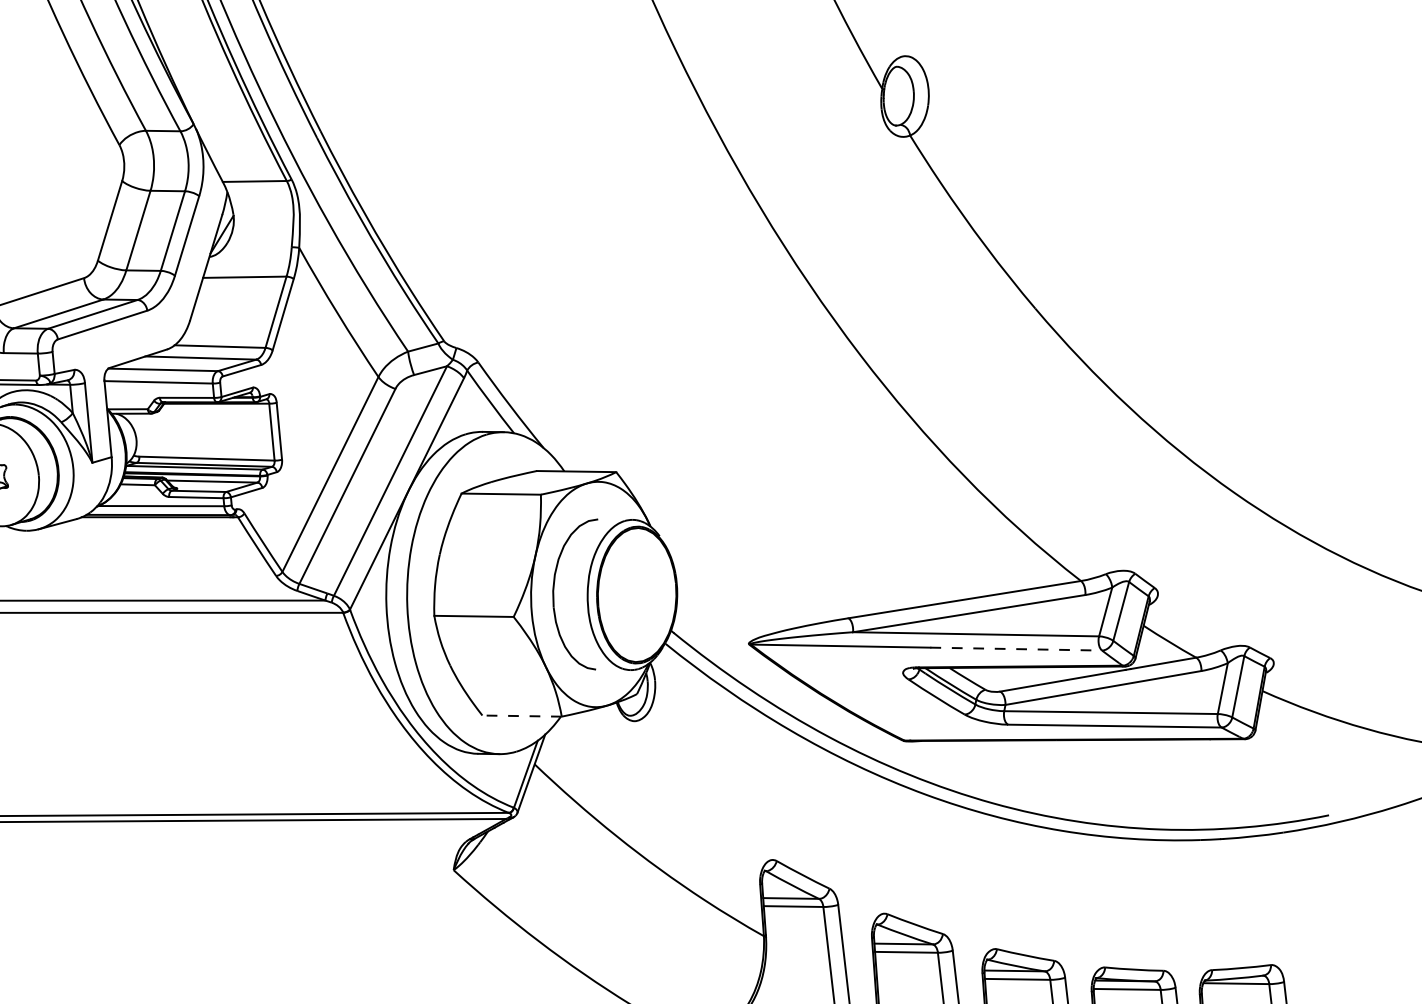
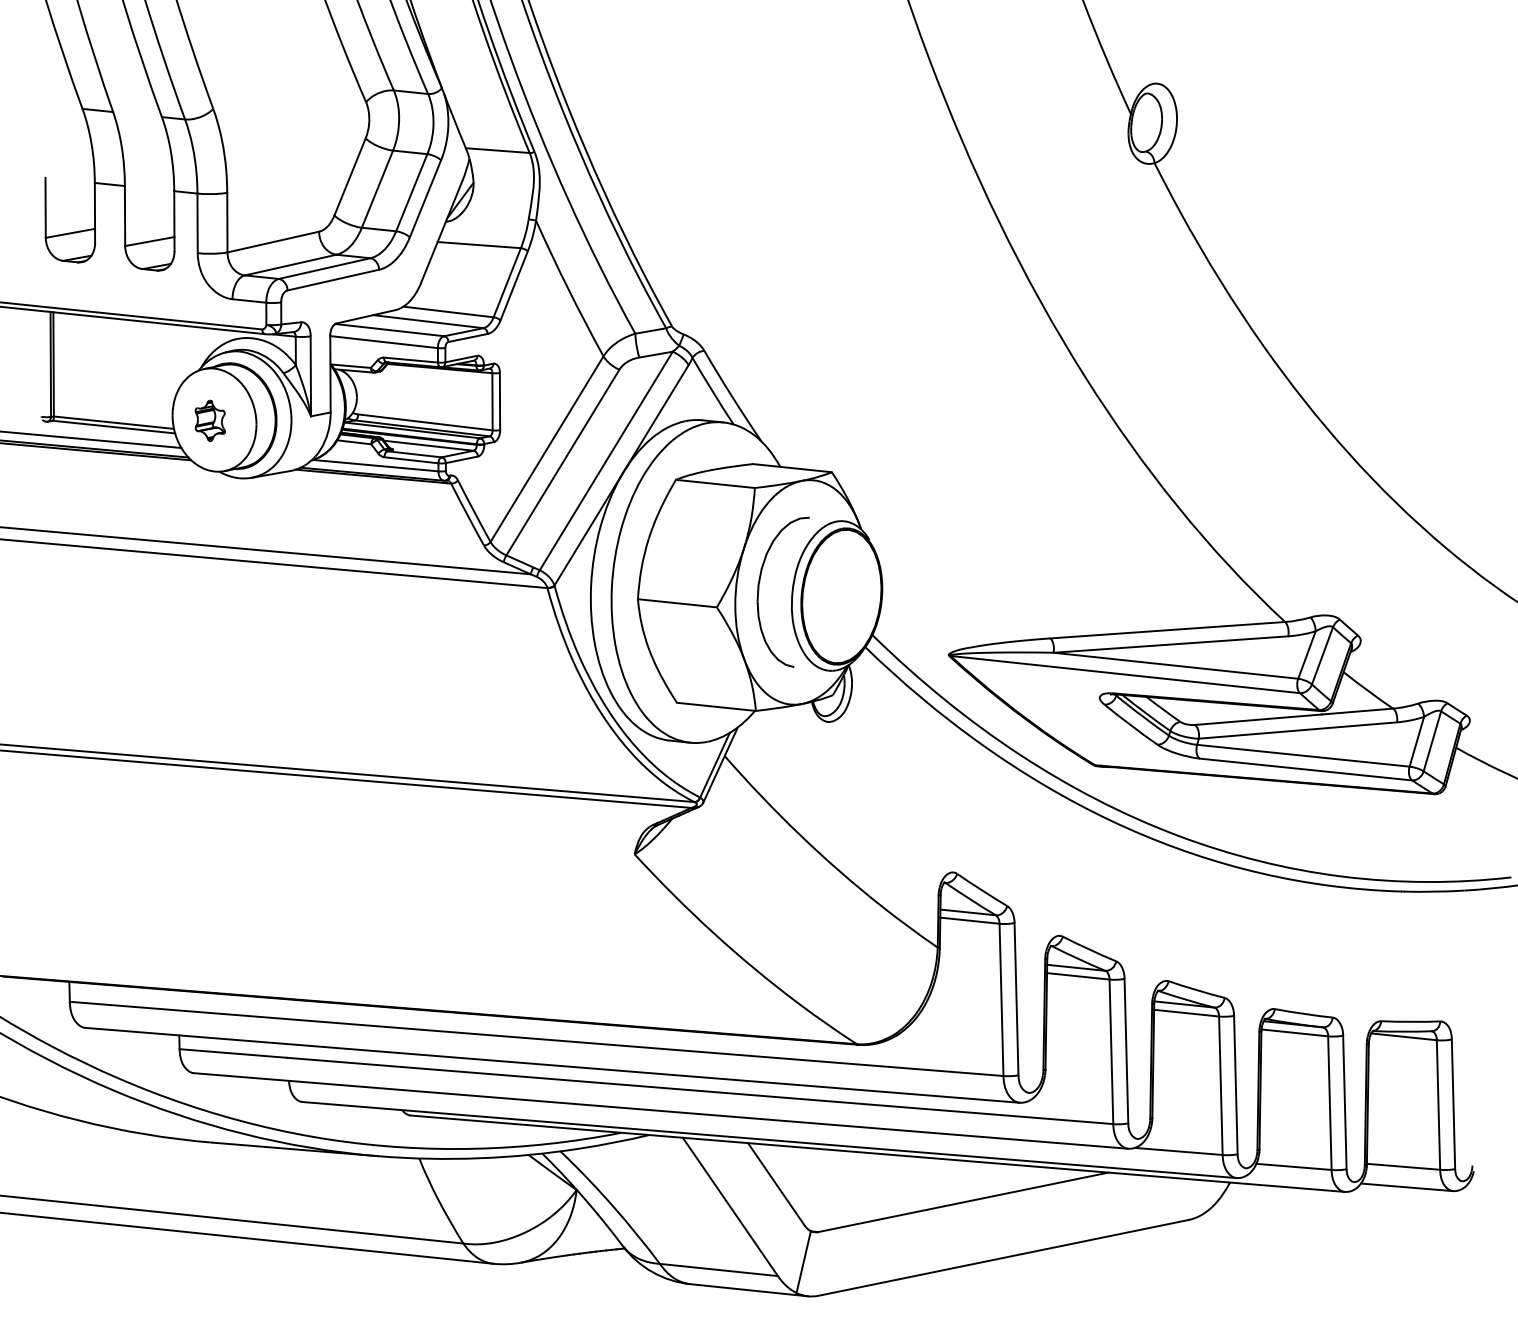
line: (1016, 649) -> (1214, 684), dashed -> solid
line: (522, 715) -> (716, 706), dashed -> solid

